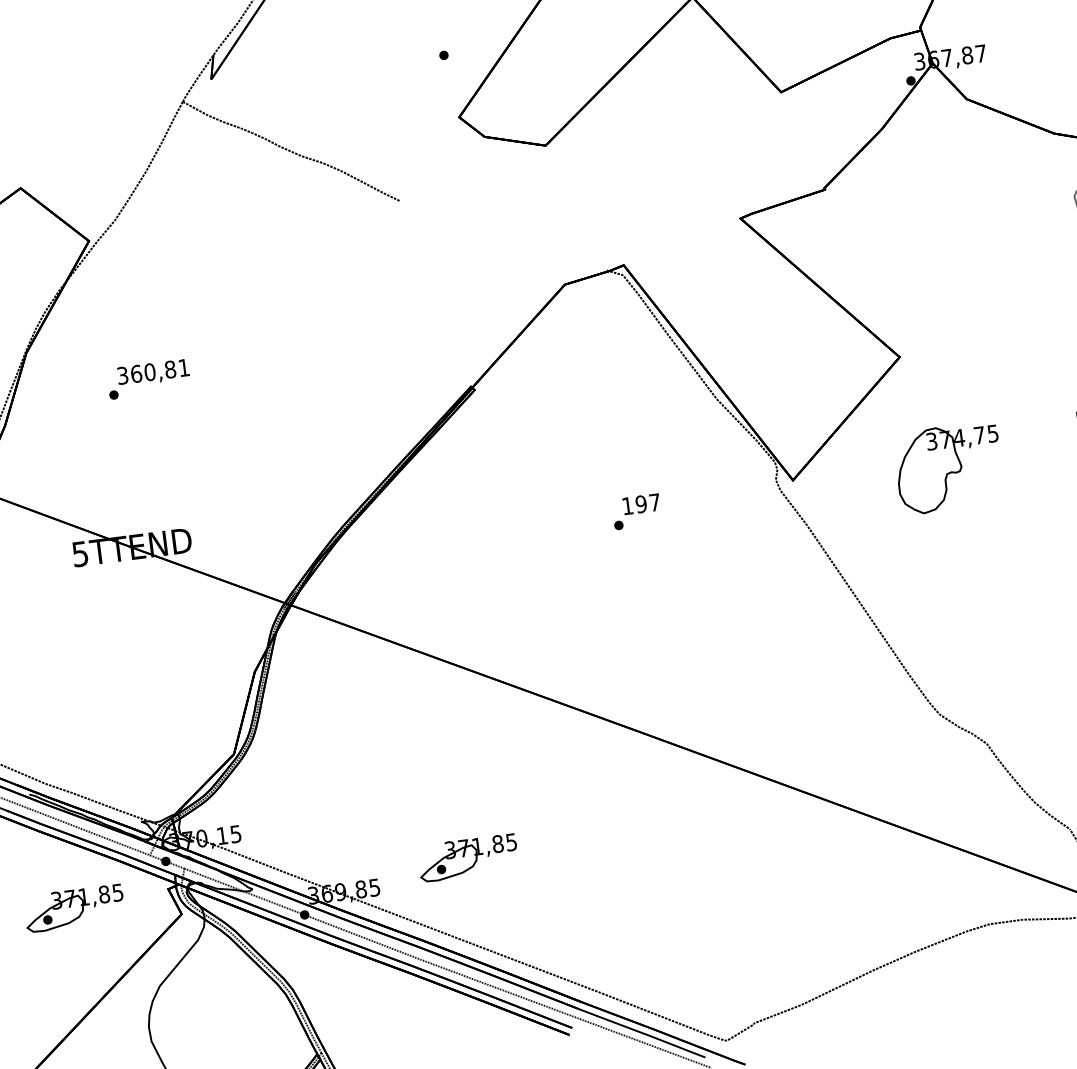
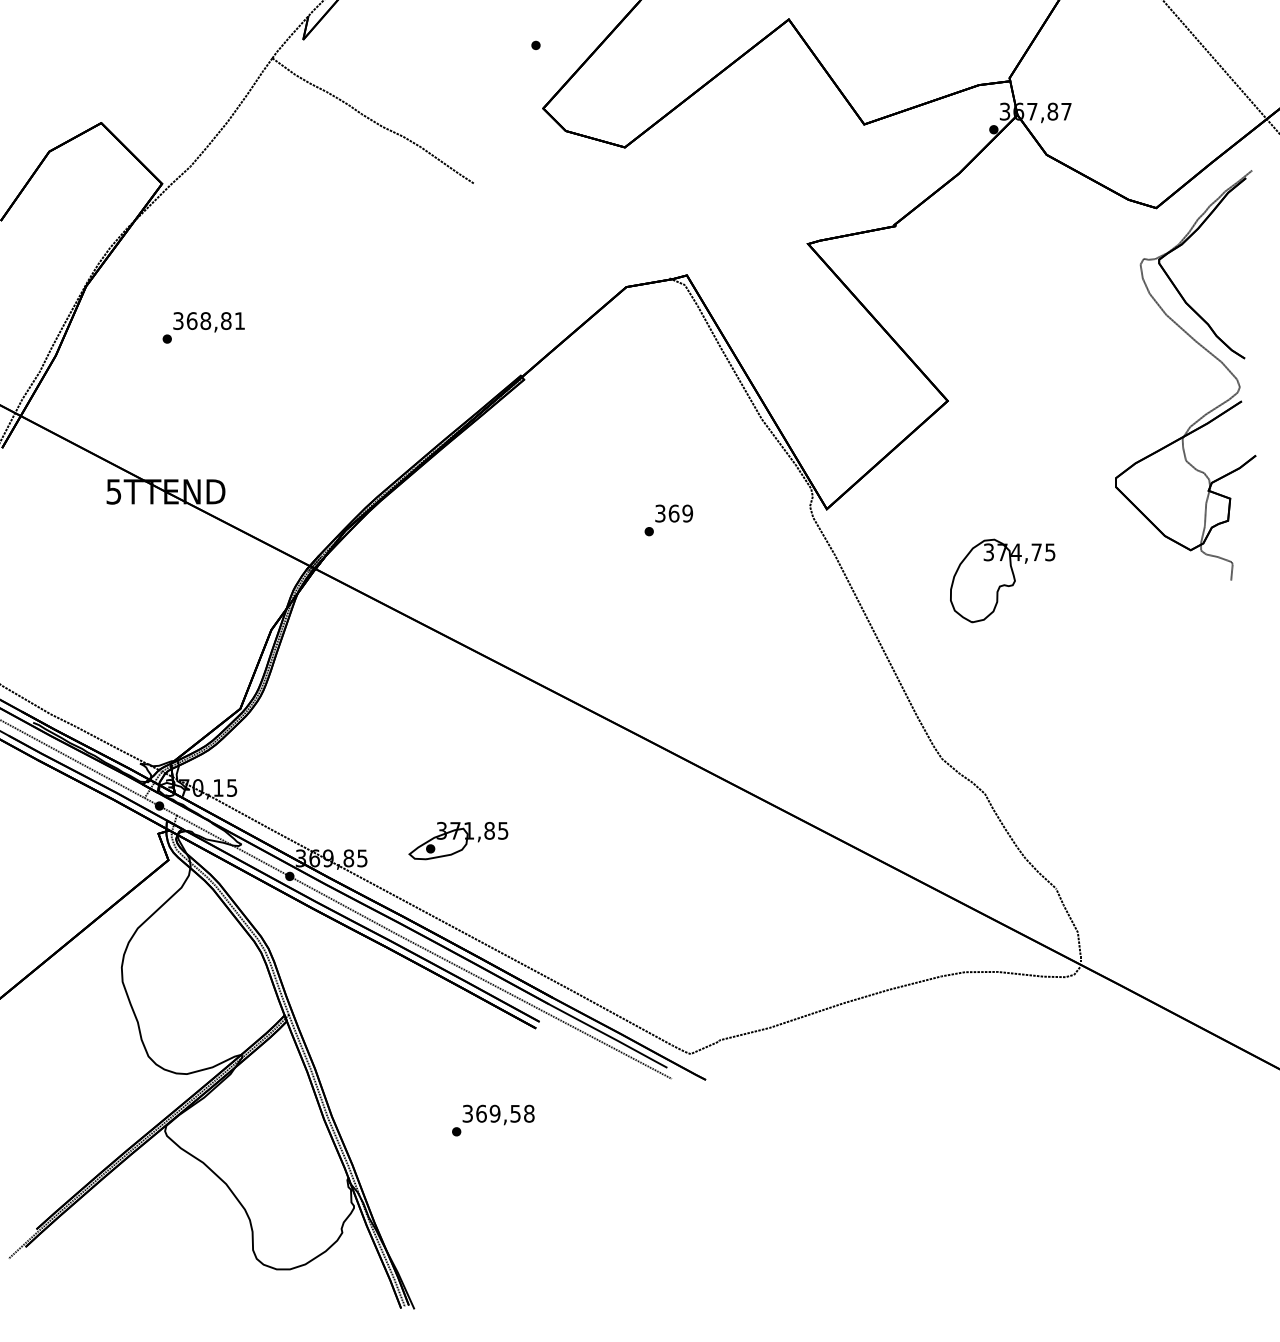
text: (149, 371) -> (205, 320), 360,81 -> 368,81
part: (949, 467) -> (1002, 580), moved
text: (641, 504) -> (674, 513), 197 -> 369
part: (74, 909) -> (63, 841), removed

